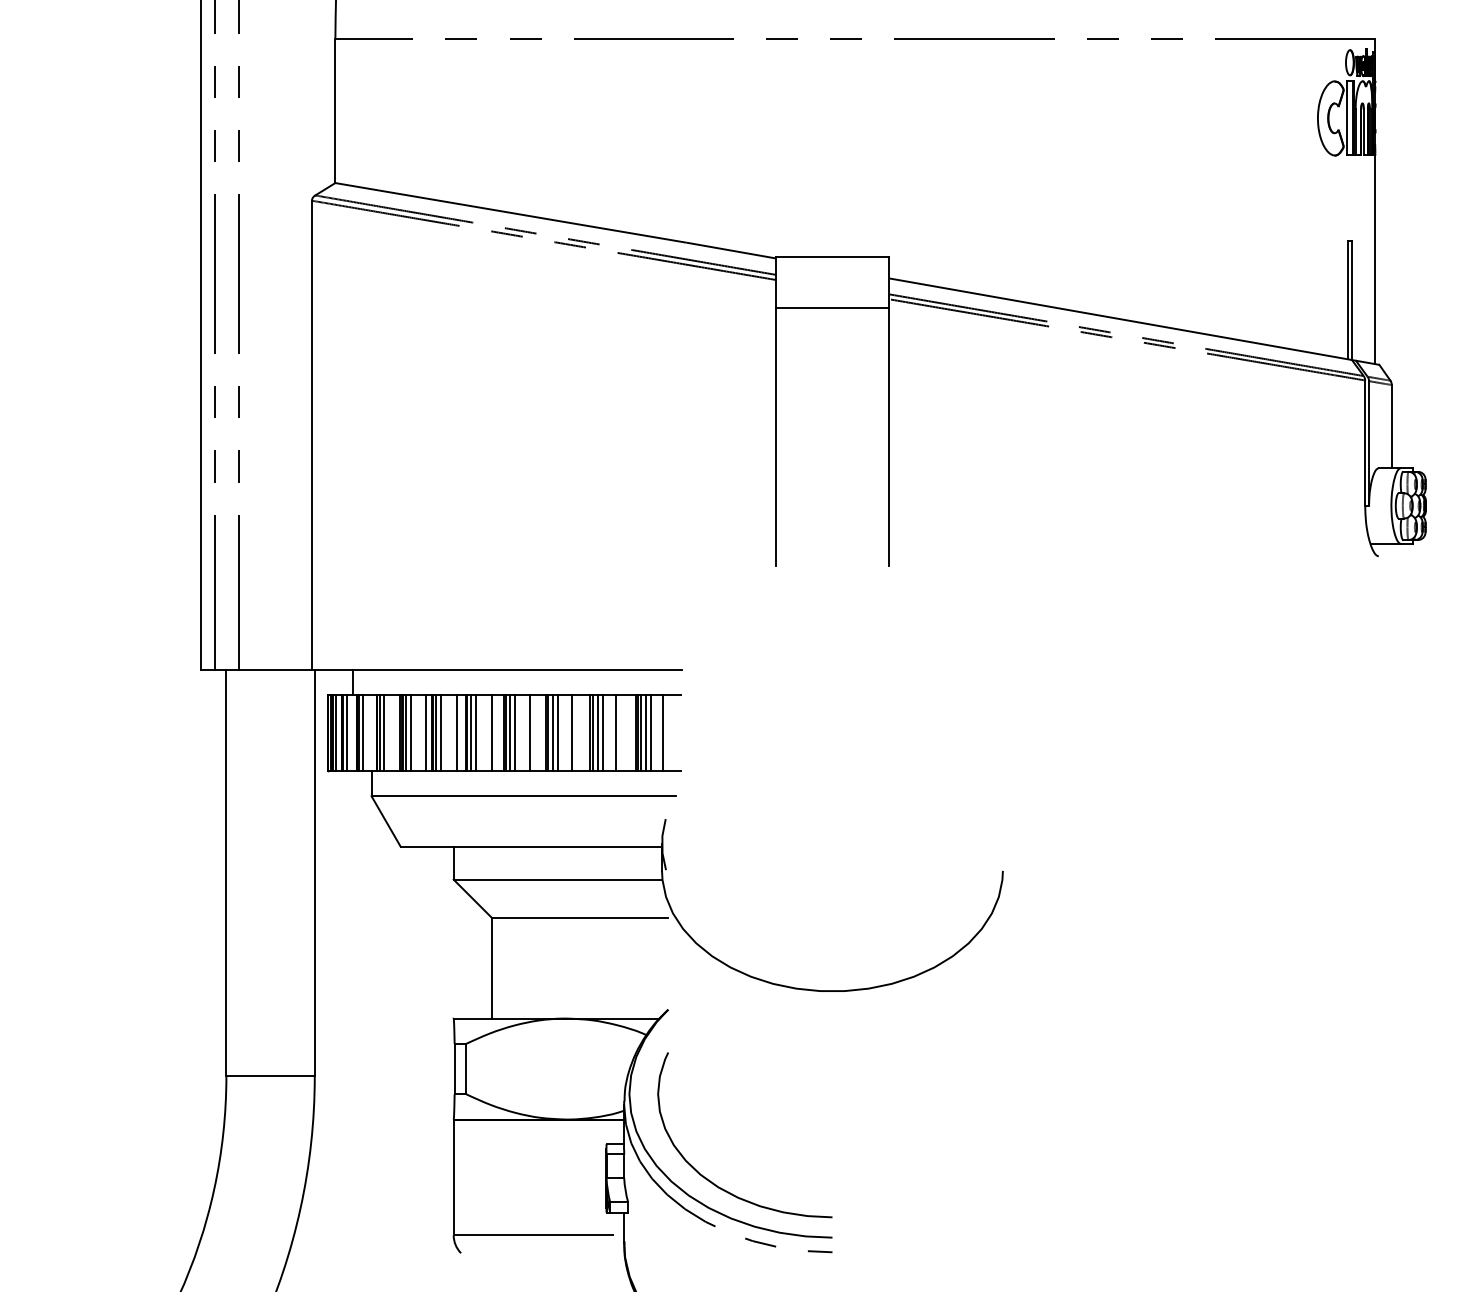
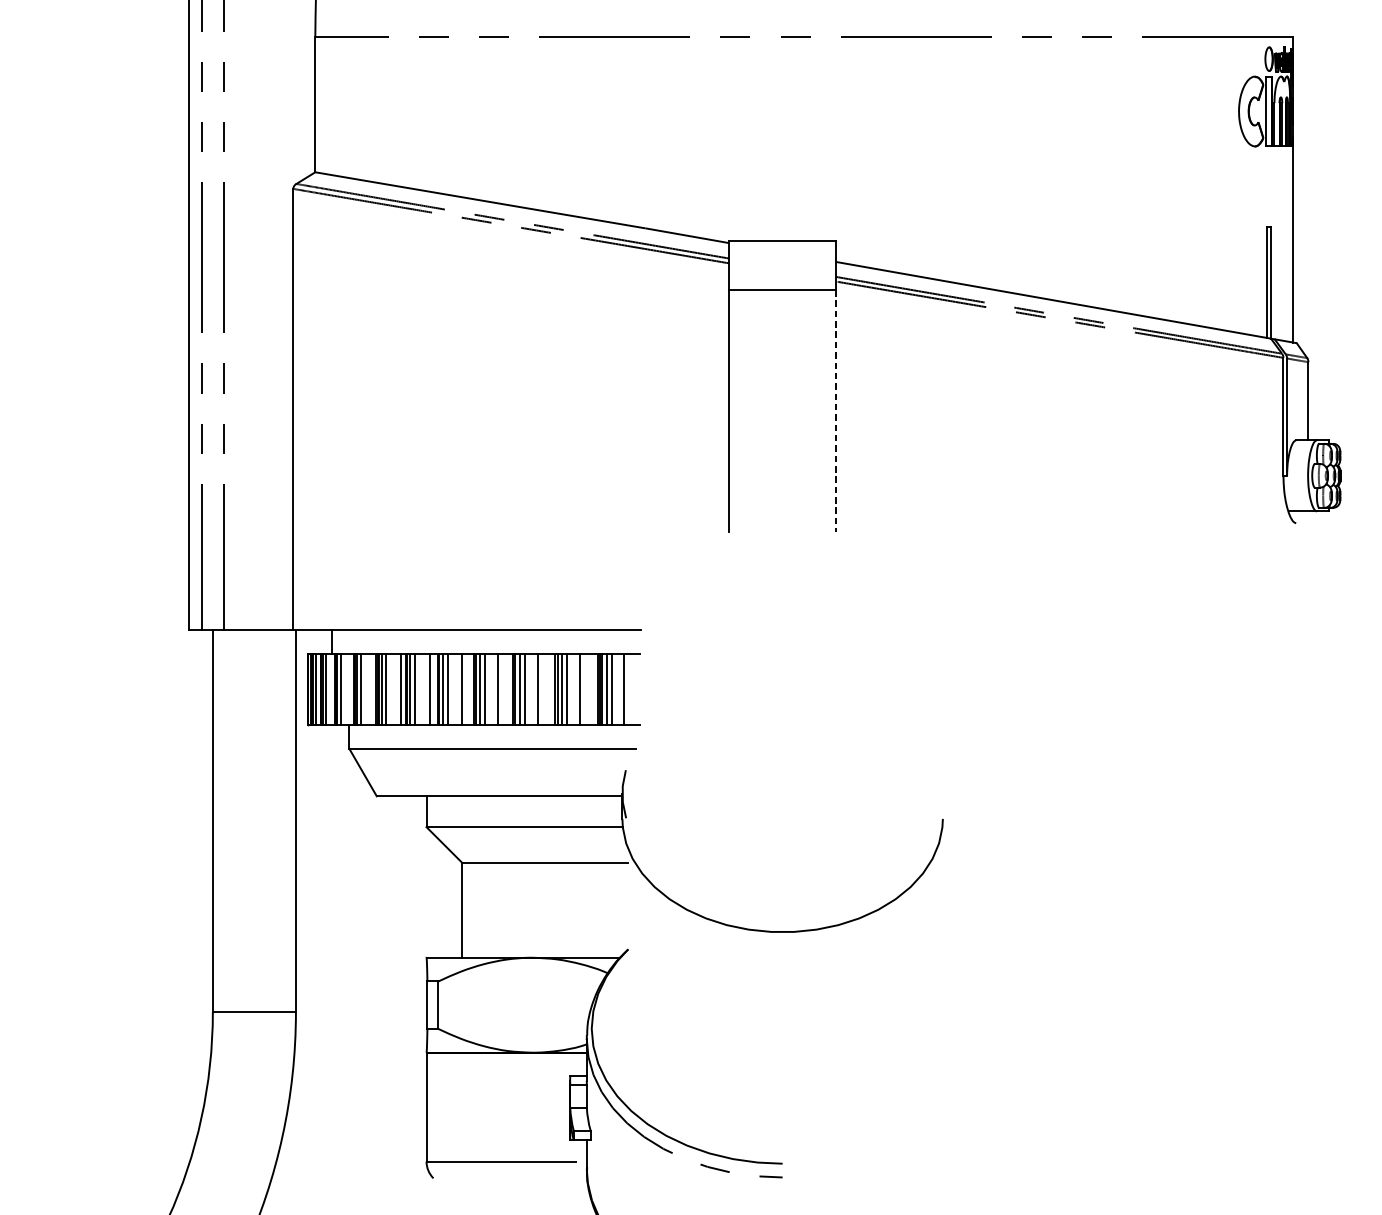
line: (889, 437) -> (836, 411), solid -> dashed
curve: (709, 1179) -> (667, 1109), removed

